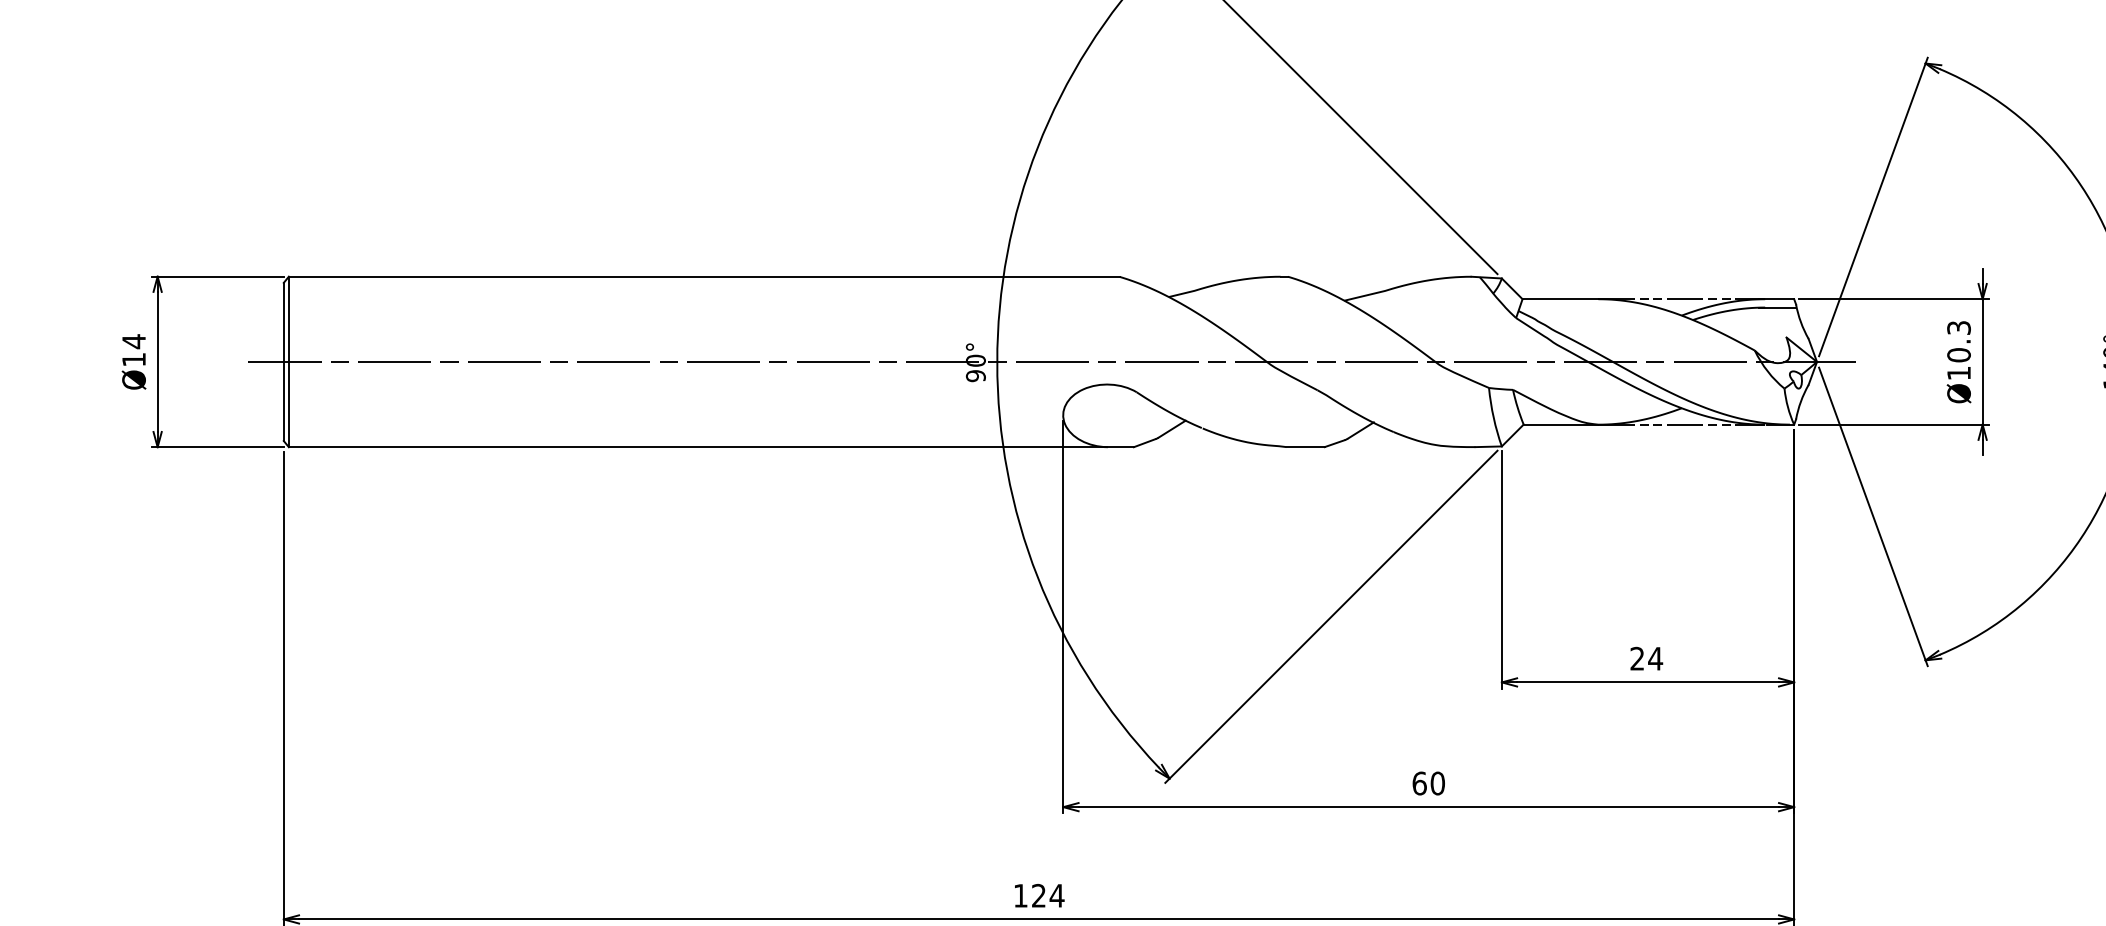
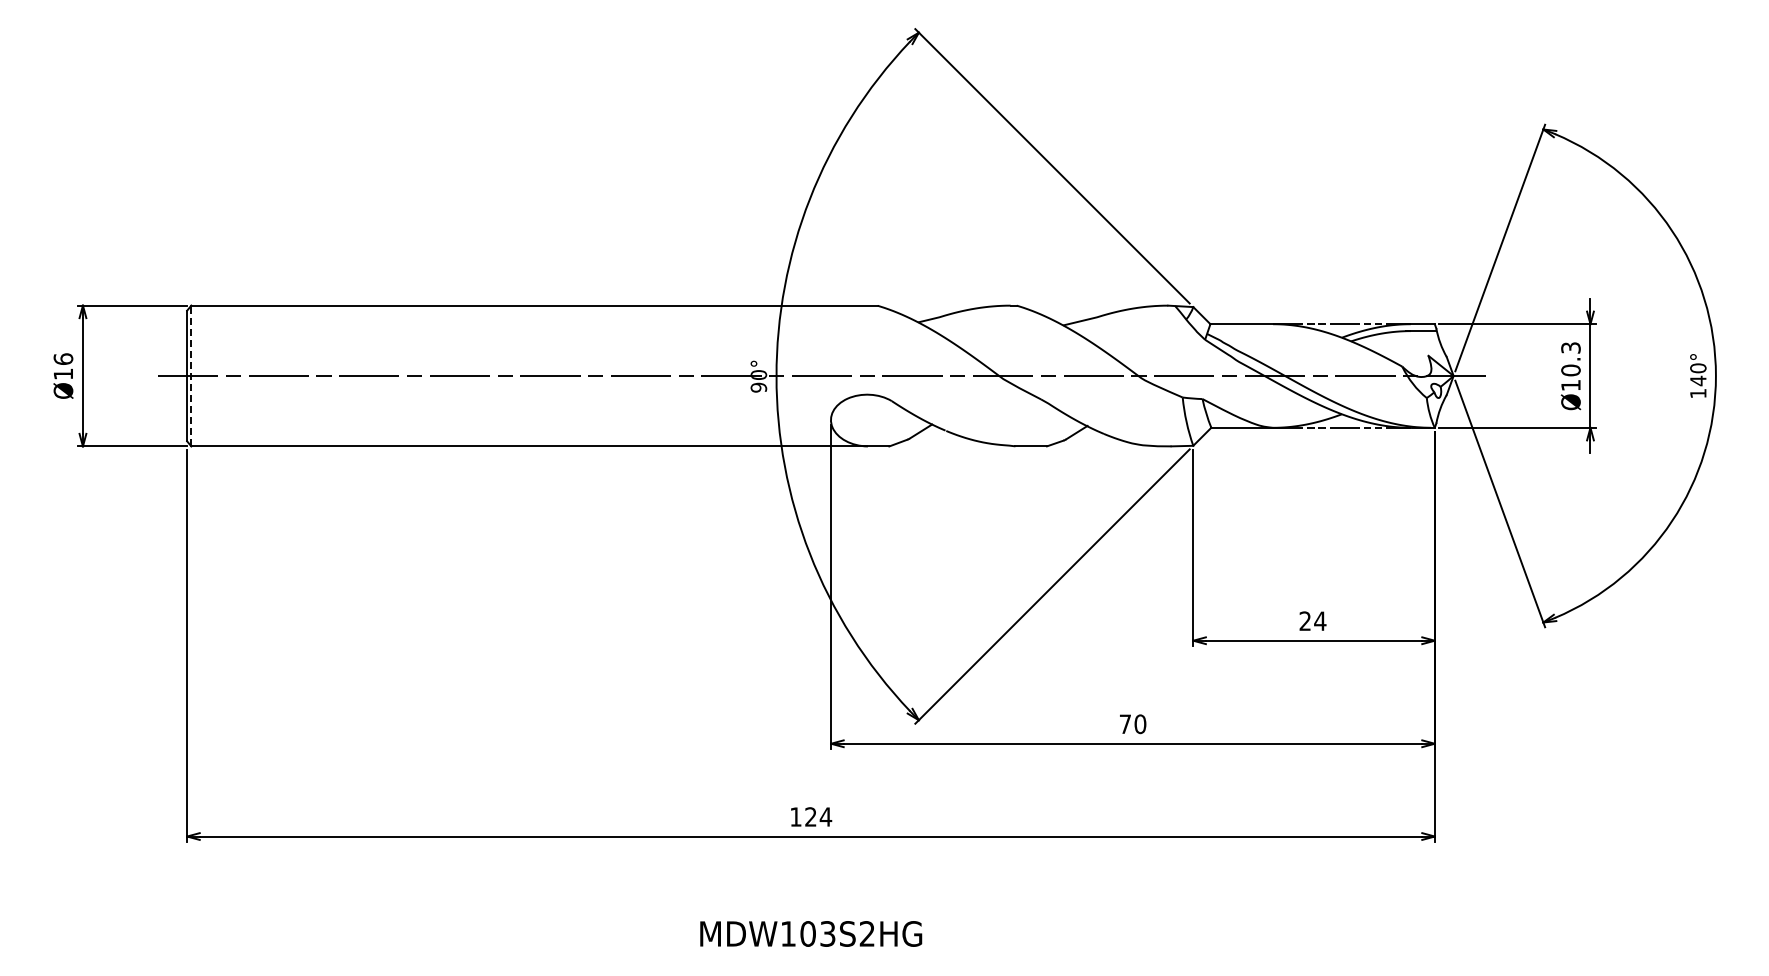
text: (134, 341) -> (63, 359), Ø14 -> Ø16
line: (289, 361) -> (191, 375), solid -> dashed
text: (1419, 783) -> (1125, 724), 60 -> 70

